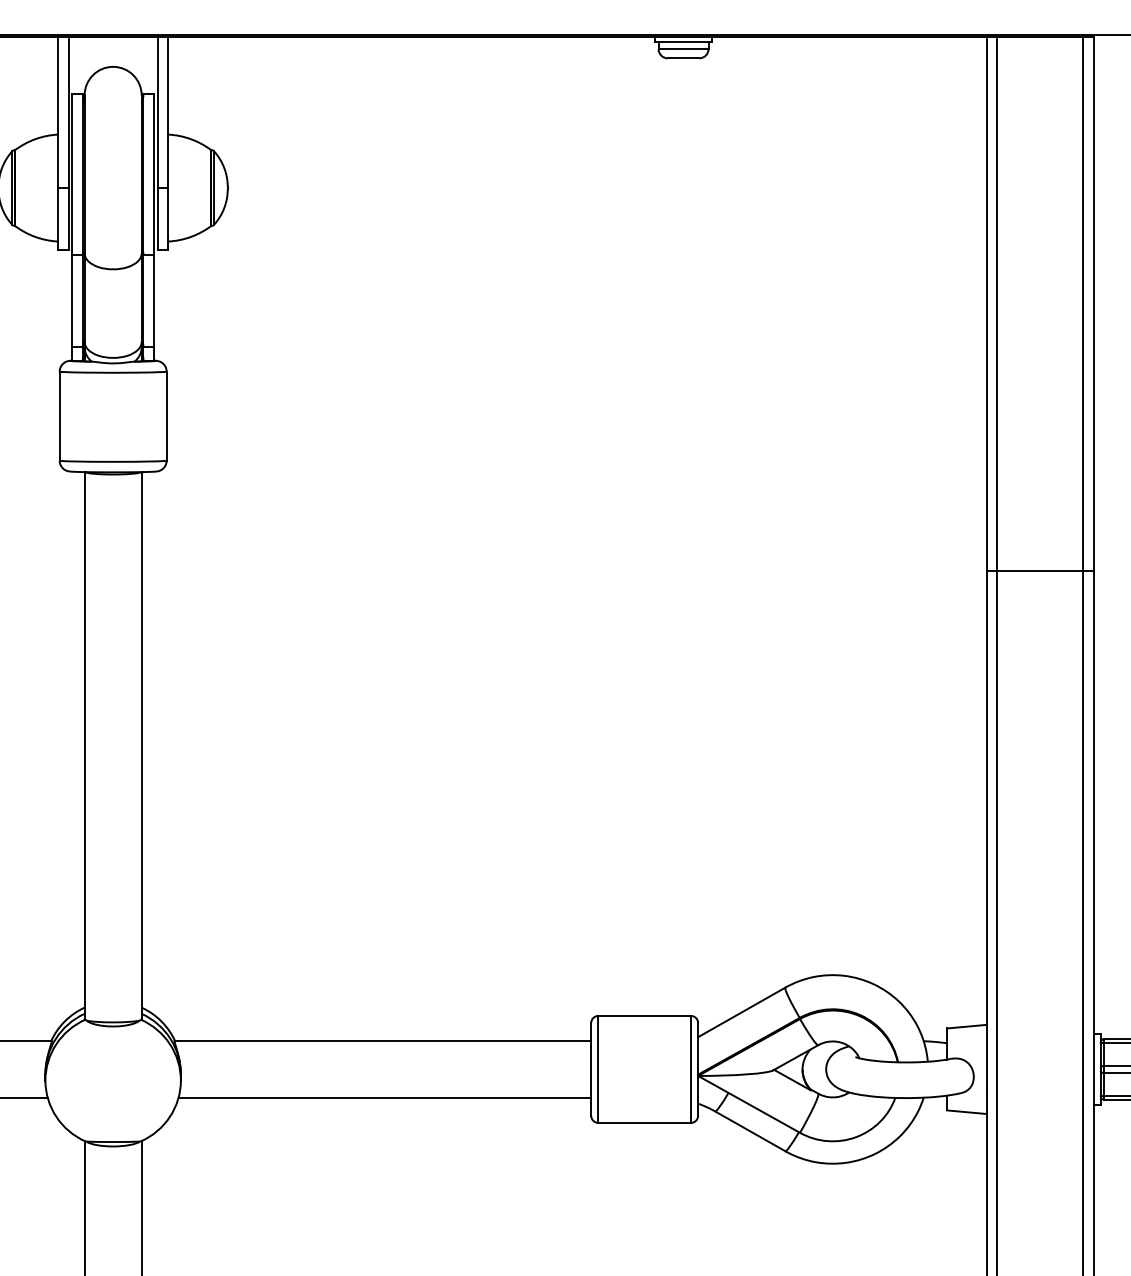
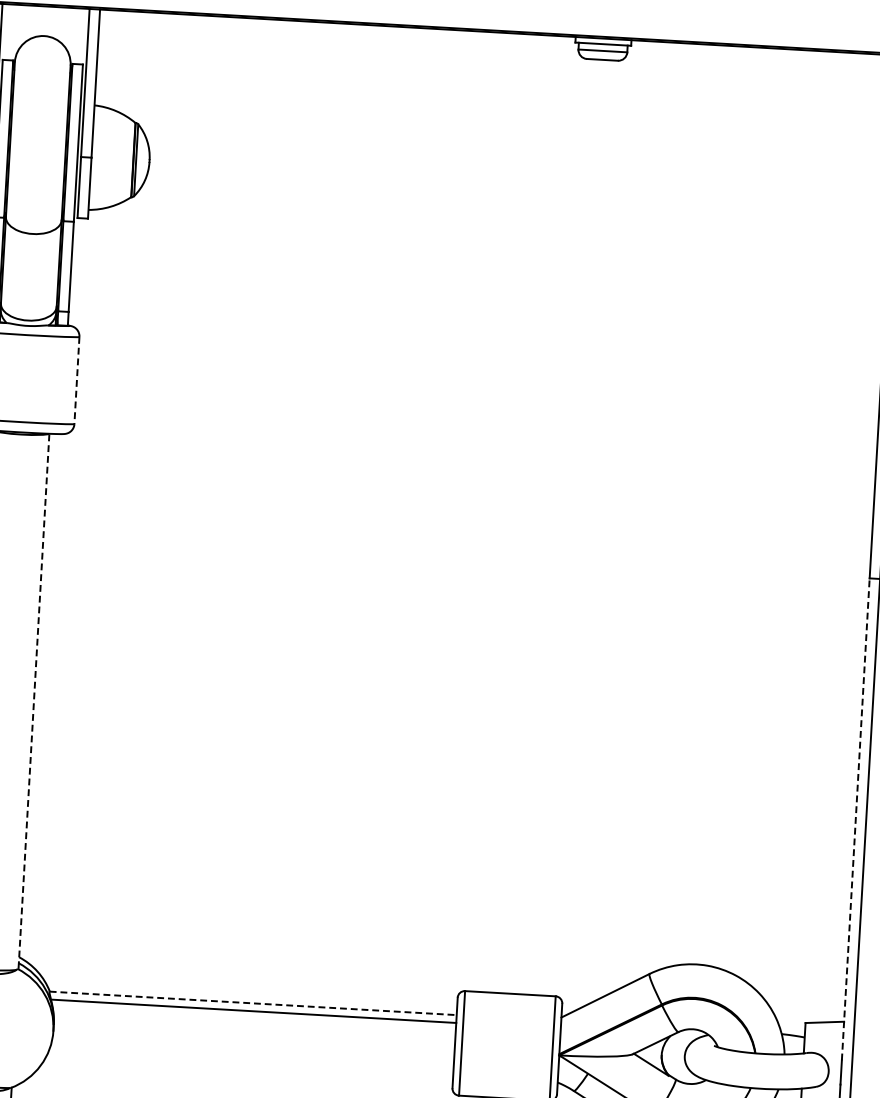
line: (166, 416) -> (76, 380), solid -> dashed
line: (141, 744) -> (33, 700), solid -> dashed
line: (986, 817) -> (855, 819), solid -> dashed
line: (383, 1040) -> (253, 1003), solid -> dashed
line: (384, 1097) -> (254, 1010), moved

